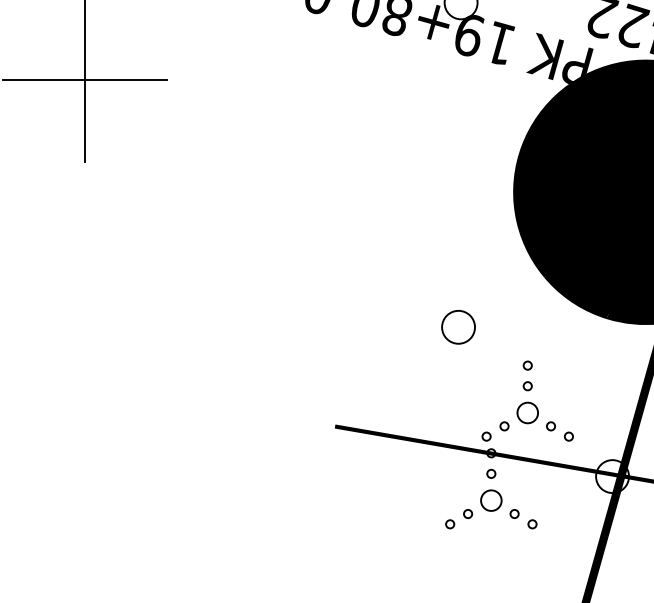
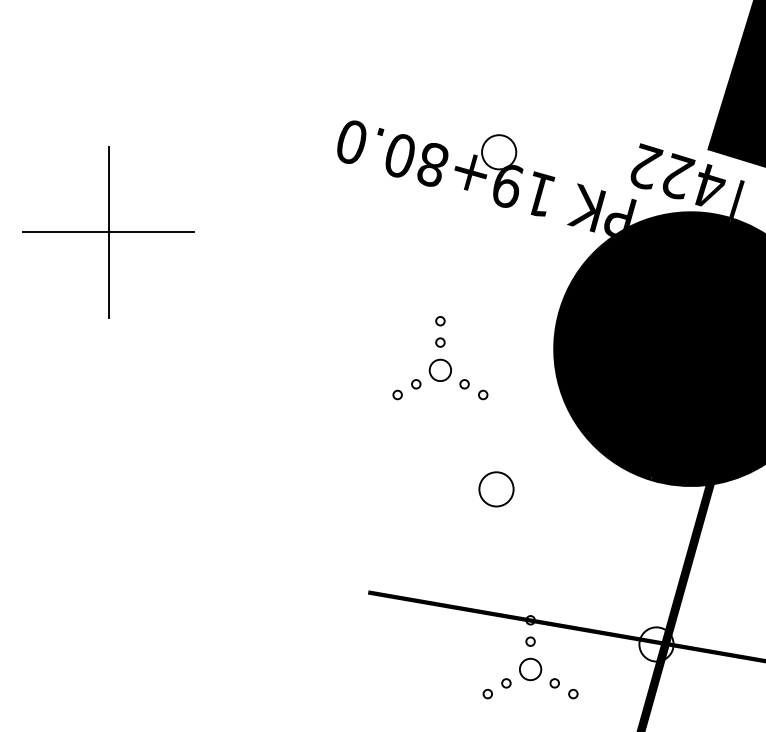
part: (527, 401) -> (440, 358), moved

